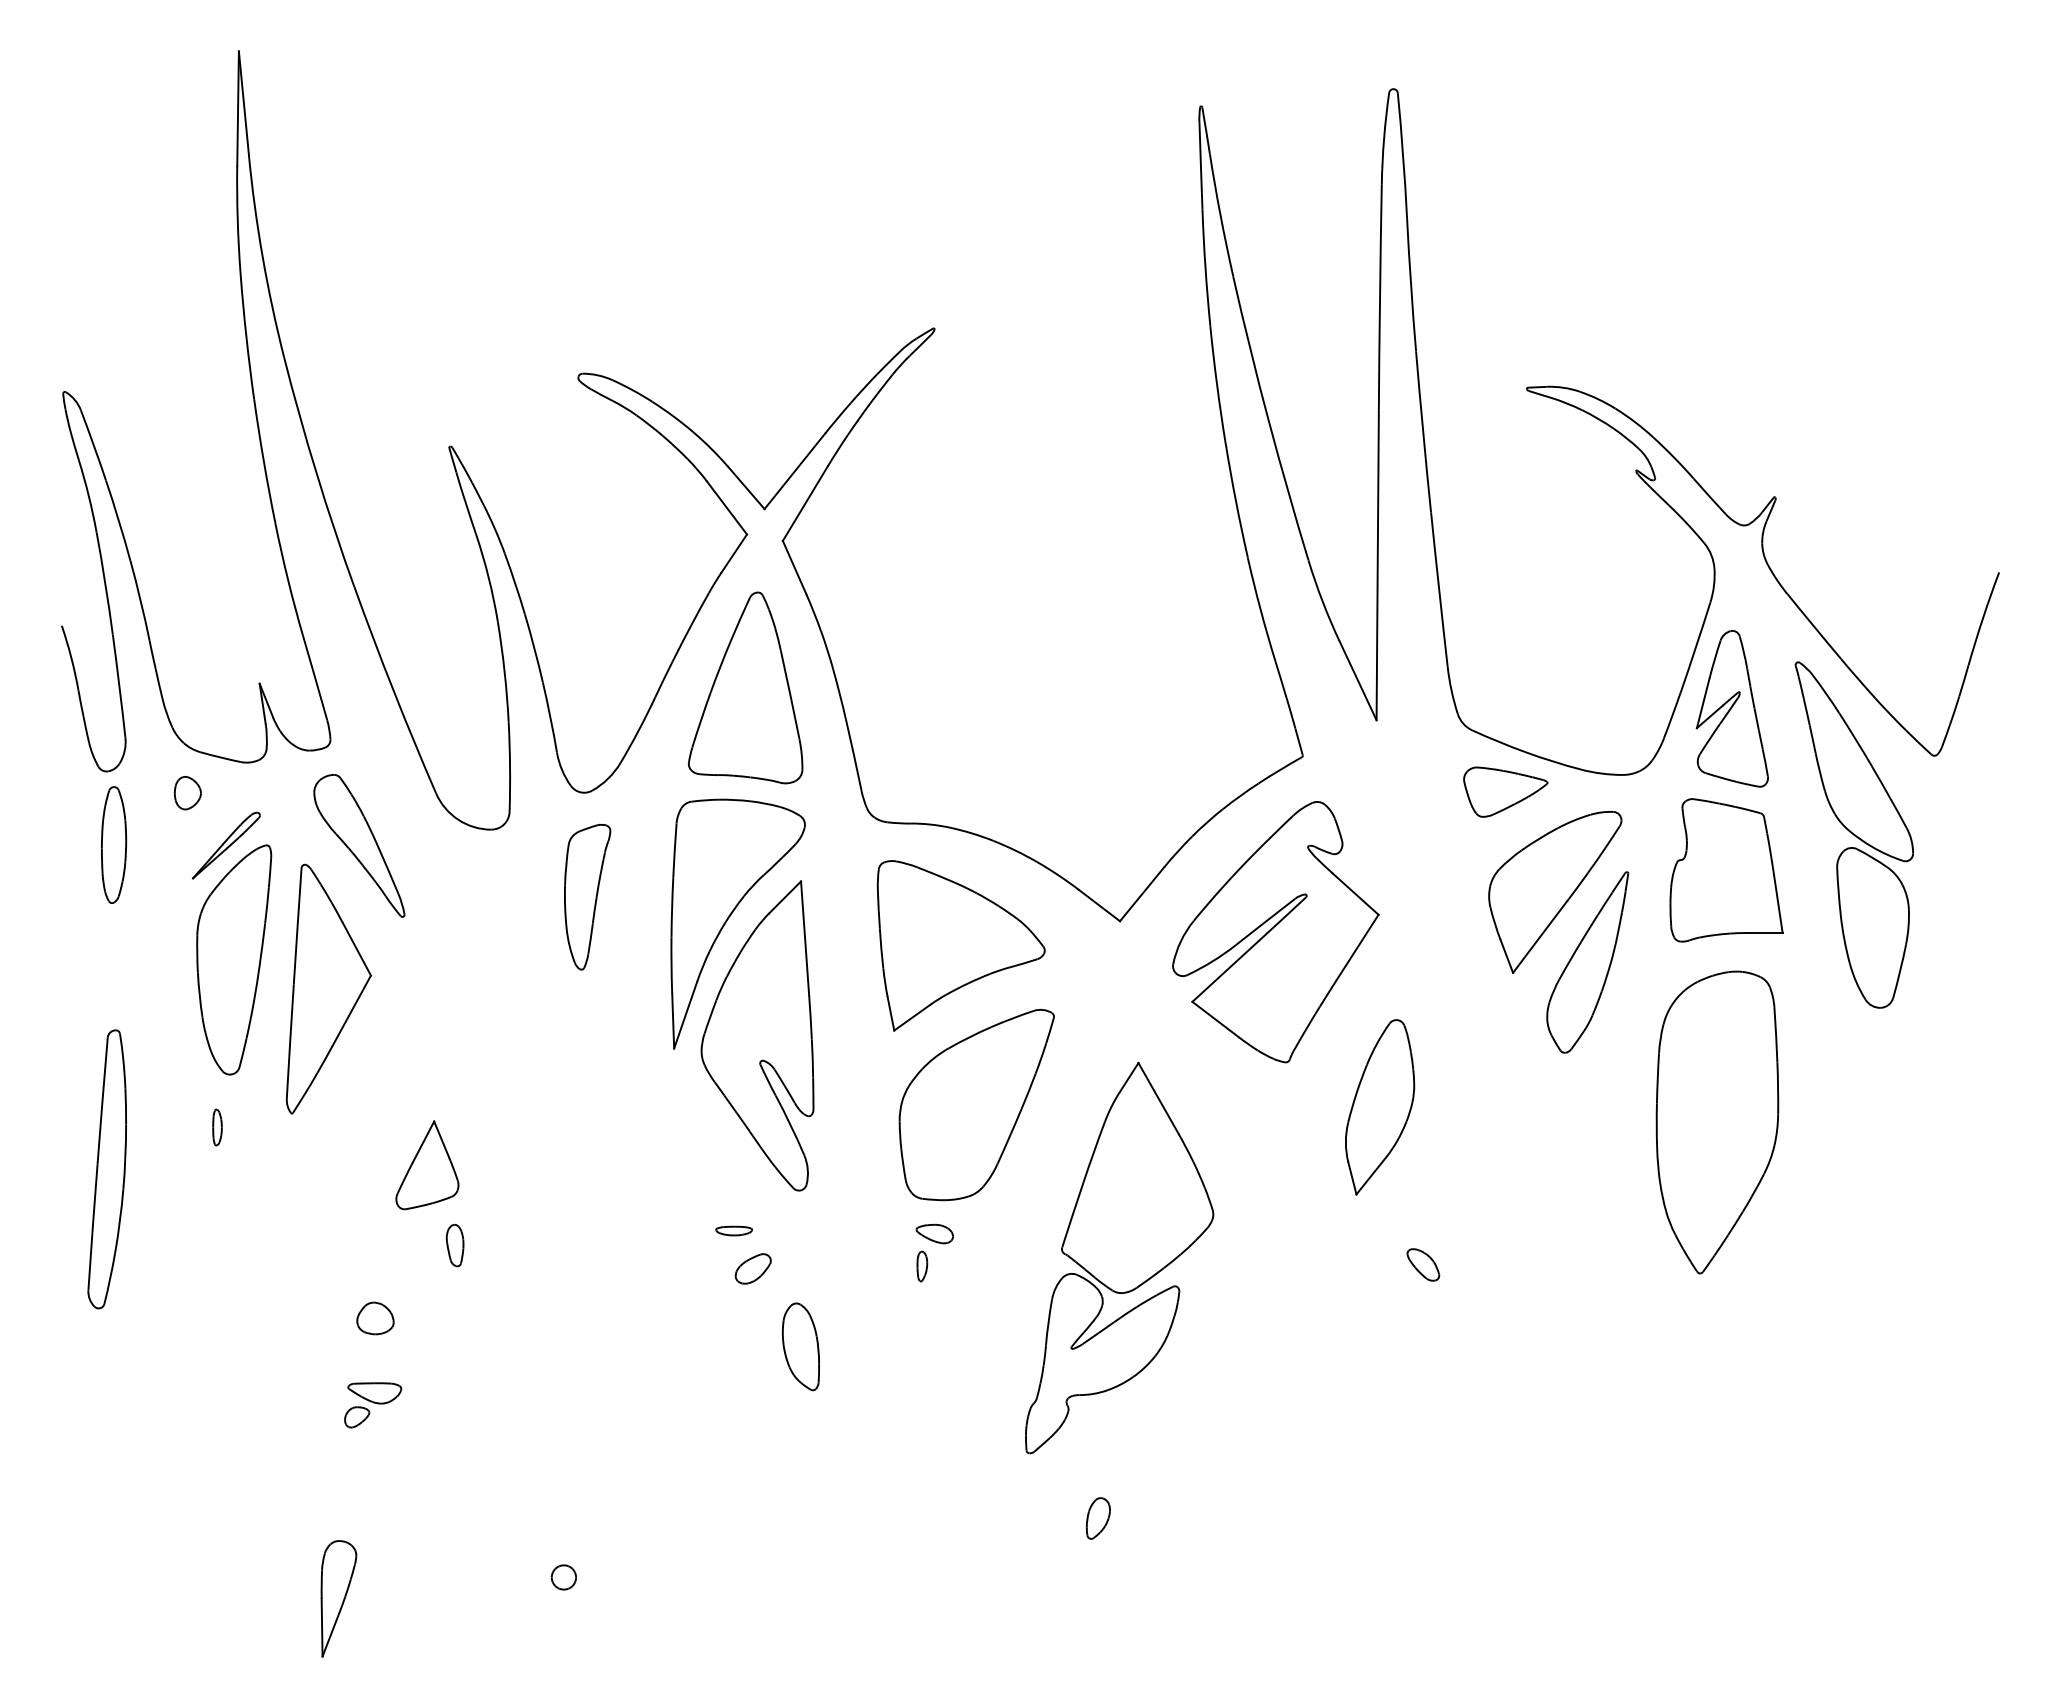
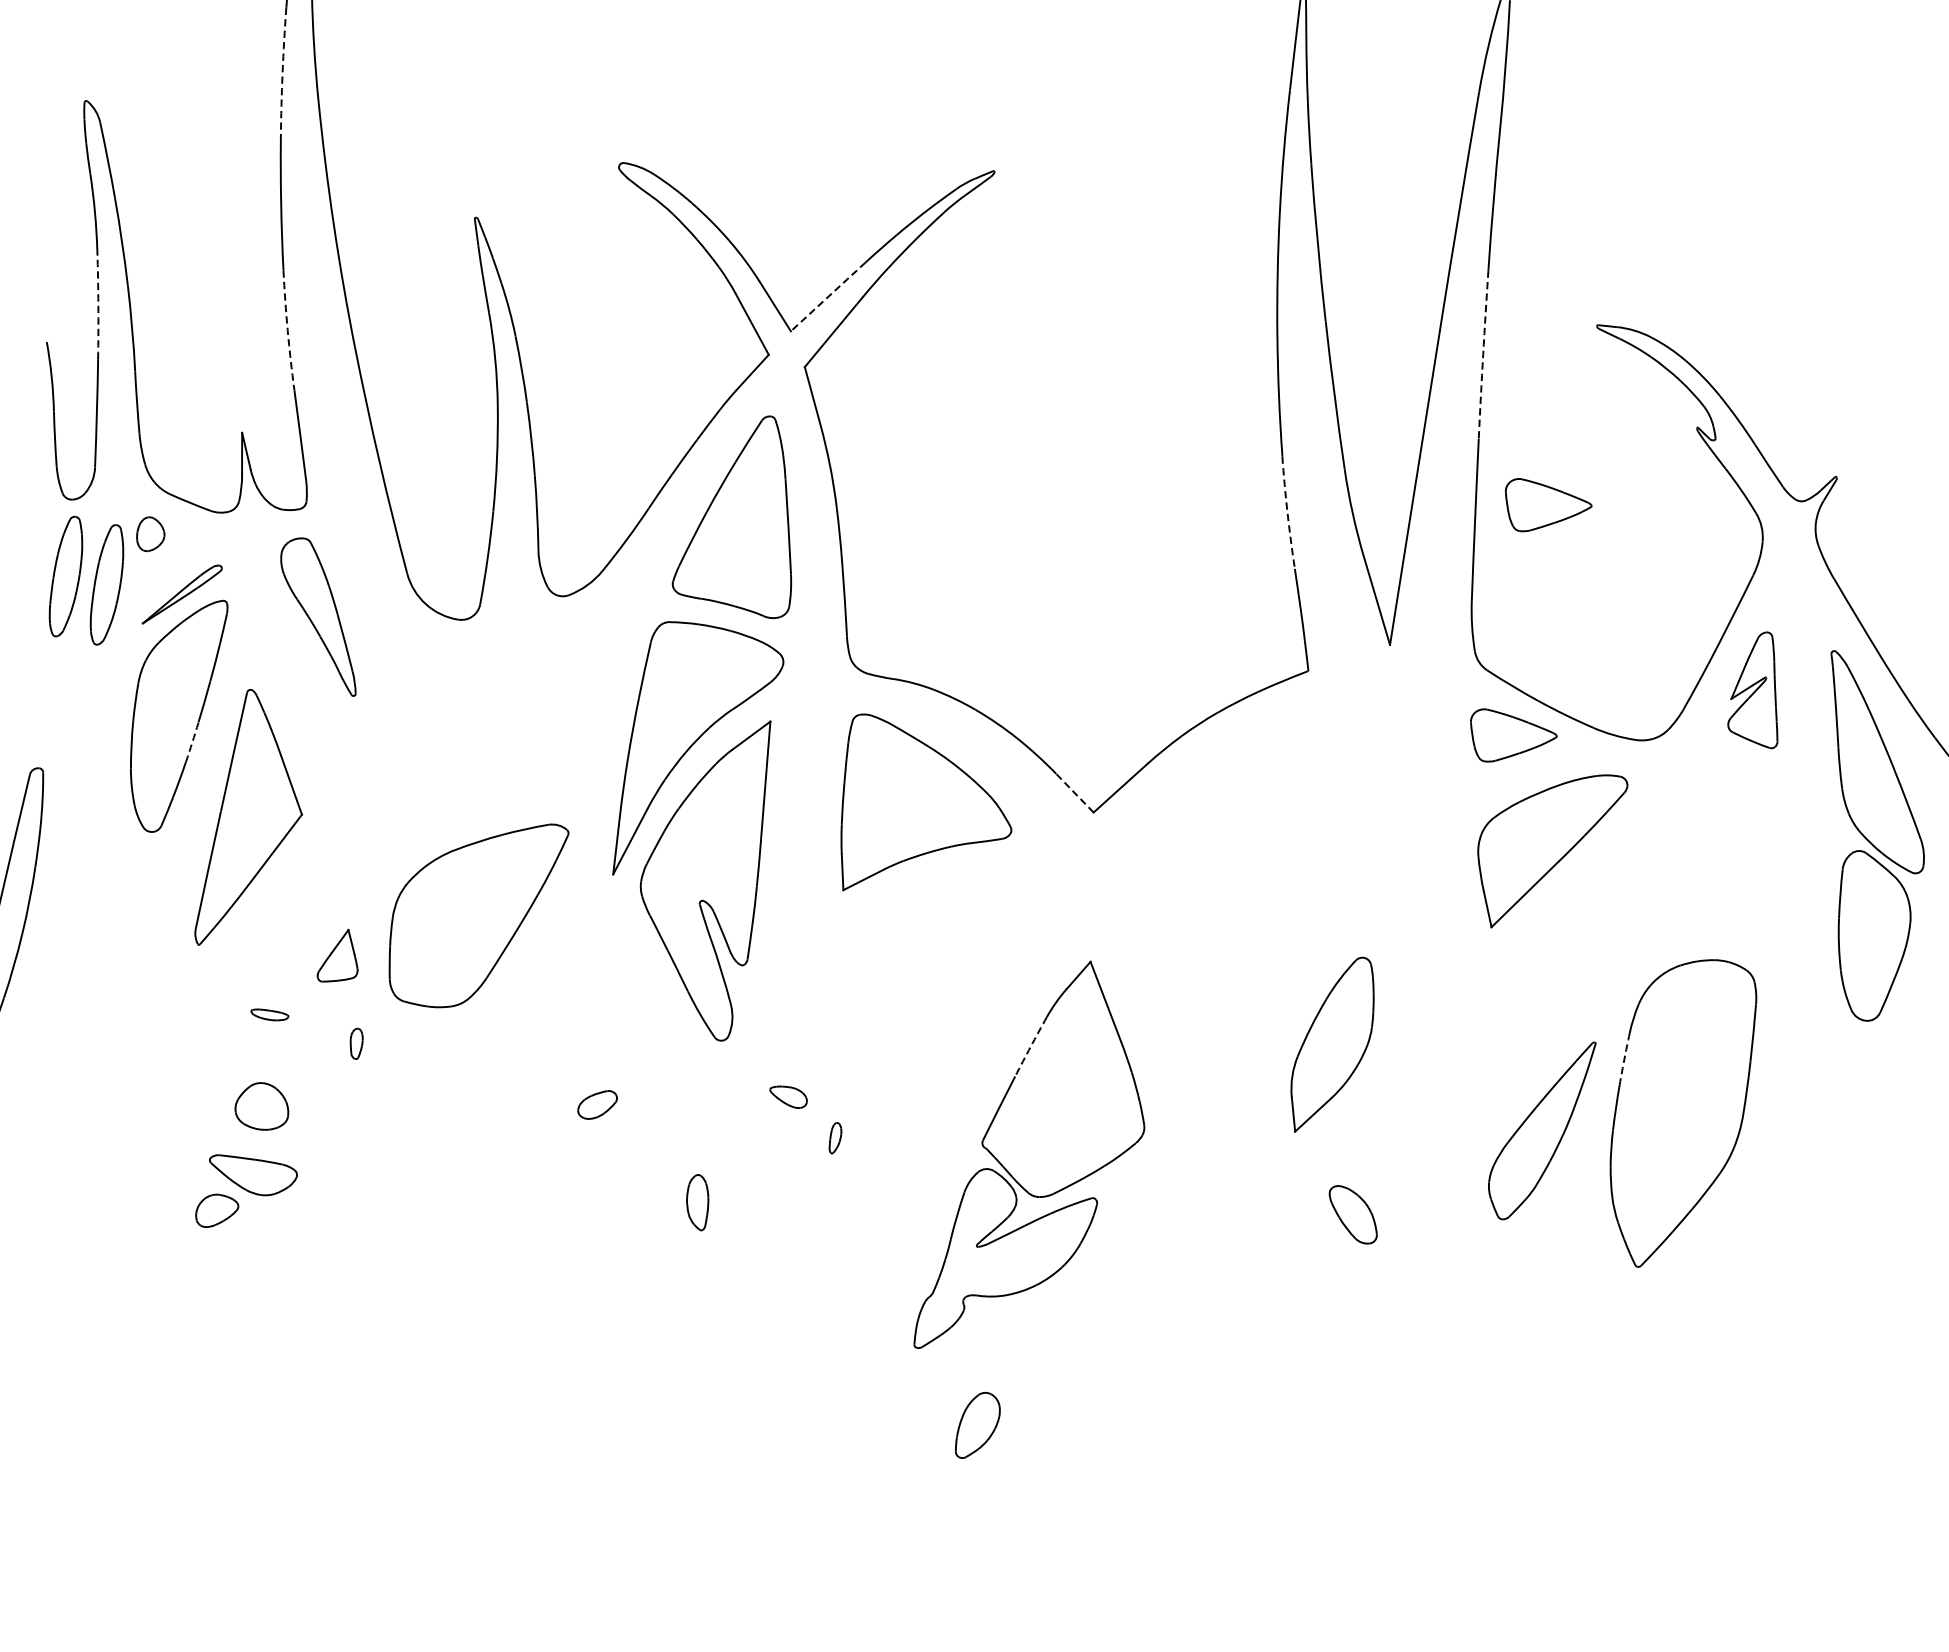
arc: (246, 337) -> (282, 73), solid -> dashed
arc: (1423, 432) -> (1483, 355), solid -> dashed
line: (794, 471) -> (827, 297), solid -> dashed
part: (1505, 568) -> (1546, 508), added
arc: (288, 580) -> (288, 330), solid -> dashed
arc: (105, 583) -> (98, 305), solid -> dashed
arc: (1260, 609) -> (1287, 512), solid -> dashed
part: (1731, 708) -> (1758, 688), size x0.7
part: (154, 846) -> (108, 584), added
part: (1726, 870) -> (1727, 854), removed
part: (587, 897) -> (547, 704), removed
line: (1099, 905) -> (1074, 793), solid -> dashed
part: (1275, 932) -> (1252, 848), removed
part: (1587, 962) -> (1539, 1129), moved
arc: (256, 983) -> (192, 741), solid -> dashed
part: (328, 988) -> (256, 821), moved
arc: (1657, 1078) -> (1624, 1058), solid -> dashed
part: (976, 1104) -> (474, 912), moved
part: (217, 1127) -> (129, 884), removed
arc: (1093, 1151) -> (1030, 1046), solid -> dashed
part: (427, 1165) -> (340, 956), size x0.6
part: (733, 1230) -> (269, 1014), moved
part: (934, 1233) -> (788, 1096), moved
part: (454, 1245) -> (355, 1043), size x0.7
part: (1423, 1264) -> (1353, 1214), size x1.6
part: (752, 1268) -> (596, 1104), moved
part: (375, 1318) -> (262, 1106), size x1.4
part: (800, 1346) -> (697, 1201), size x0.6
part: (373, 1405) -> (246, 1196), size x1.6
part: (1097, 1518) -> (977, 1425), size x1.6
part: (563, 1577) -> (416, 1403), removed
part: (338, 1598) -> (180, 1389), removed

